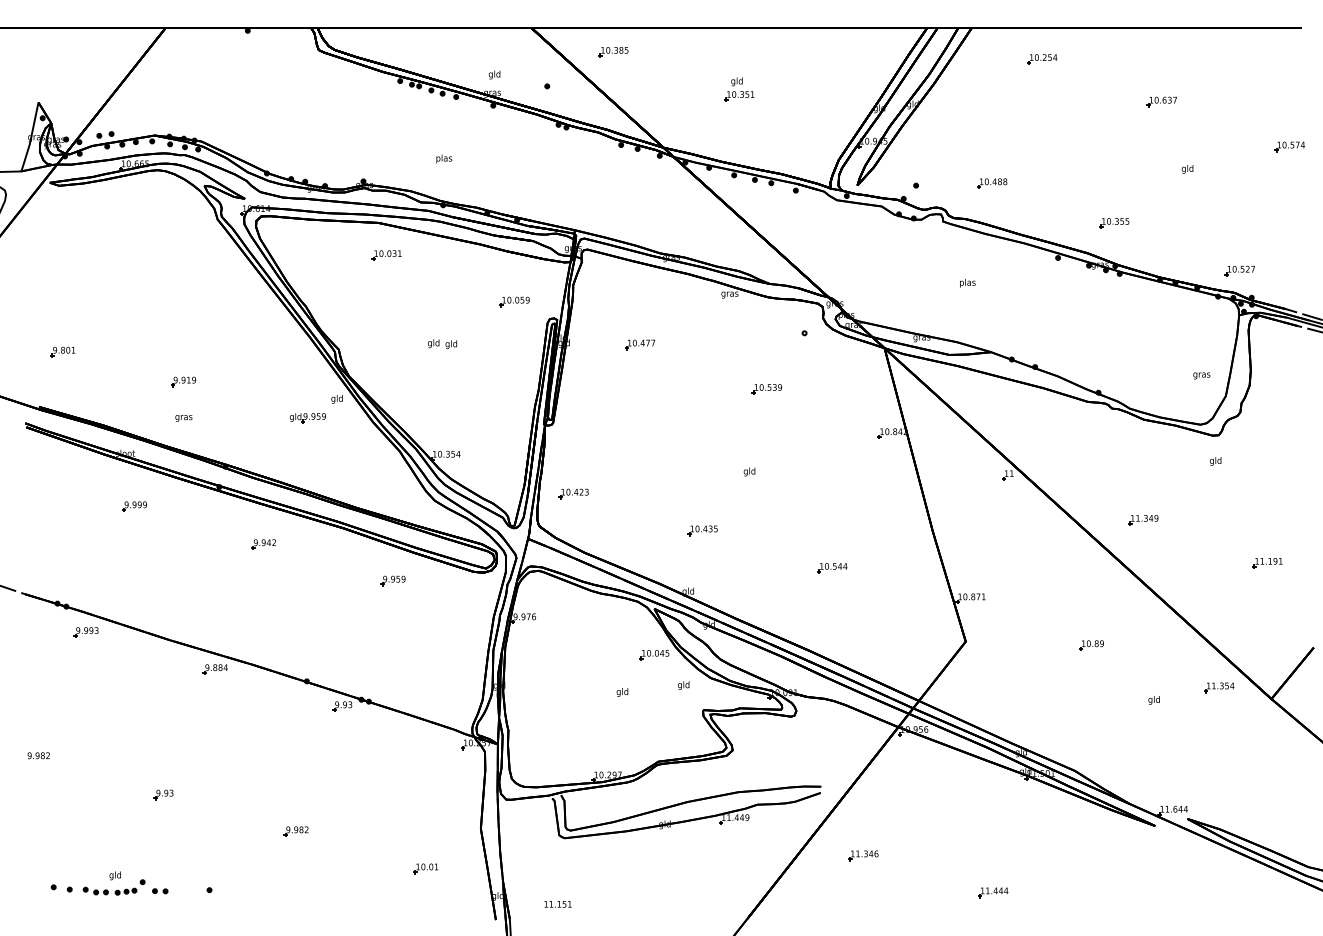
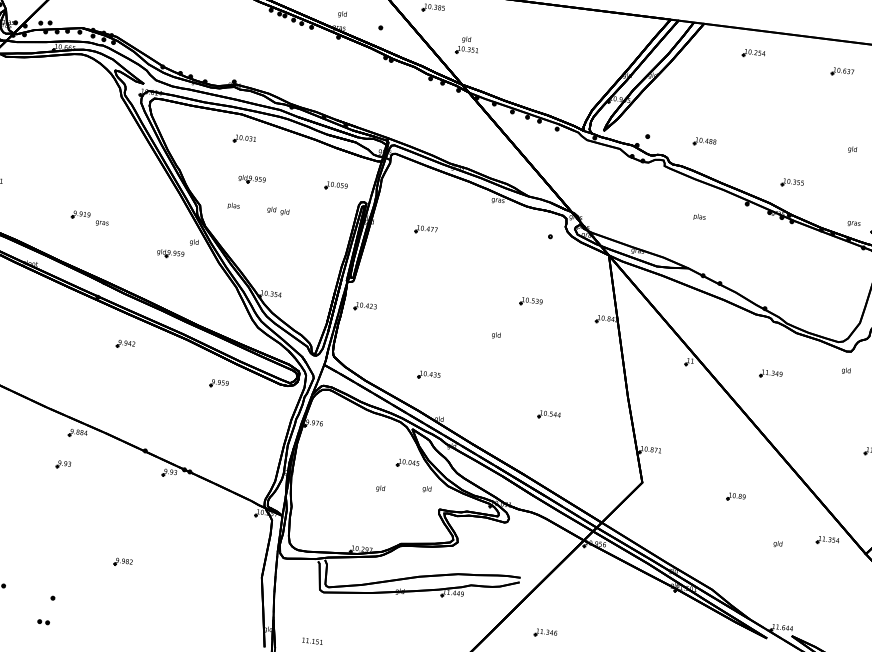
part: (739, 89) -> (467, 45), moved
part: (1161, 101) -> (842, 71), moved
text: (443, 158) -> (233, 205), moved
text: (967, 283) -> (699, 217), moved
part: (402, 307) -> (251, 179), added
text: (1201, 375) -> (853, 223), moved
part: (766, 389) -> (530, 302), moved
text: (183, 418) -> (101, 223), moved
part: (573, 493) -> (365, 306), moved
part: (134, 506) -> (32, 303), removed
part: (1143, 520) -> (771, 374), moved
part: (702, 530) -> (428, 375), moved
part: (163, 794) -> (63, 464), moved
part: (425, 868) -> (216, 602), removed
part: (160, 891) -> (43, 622), moved

